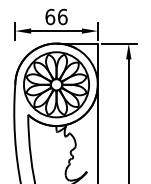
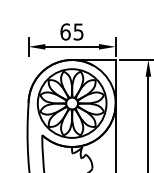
text: (62, 16) -> (78, 31), 66 -> 65

